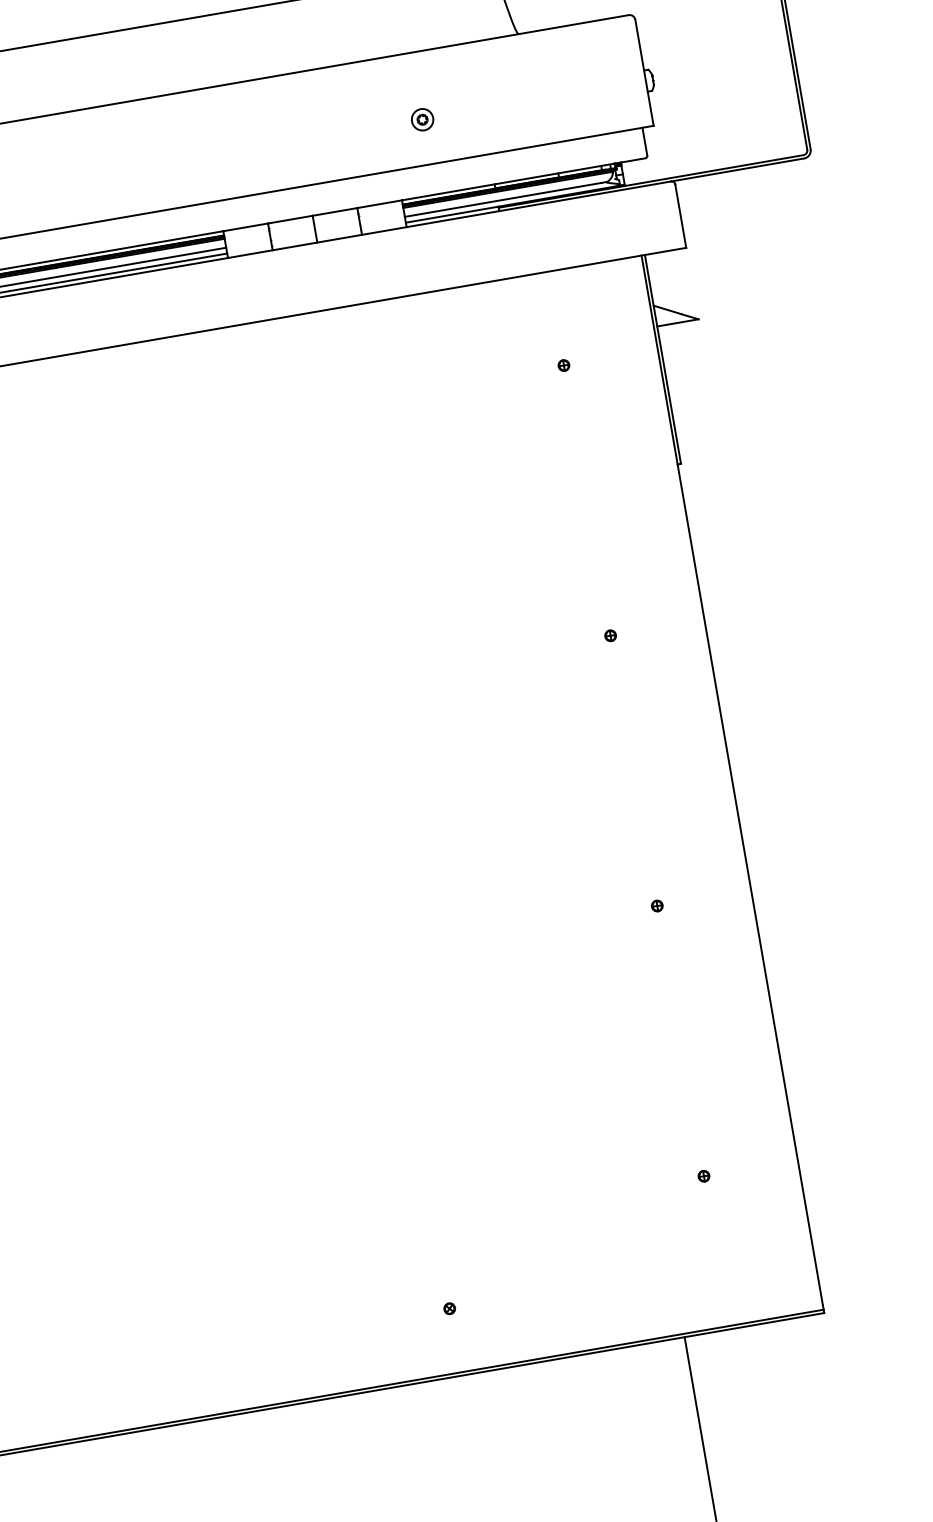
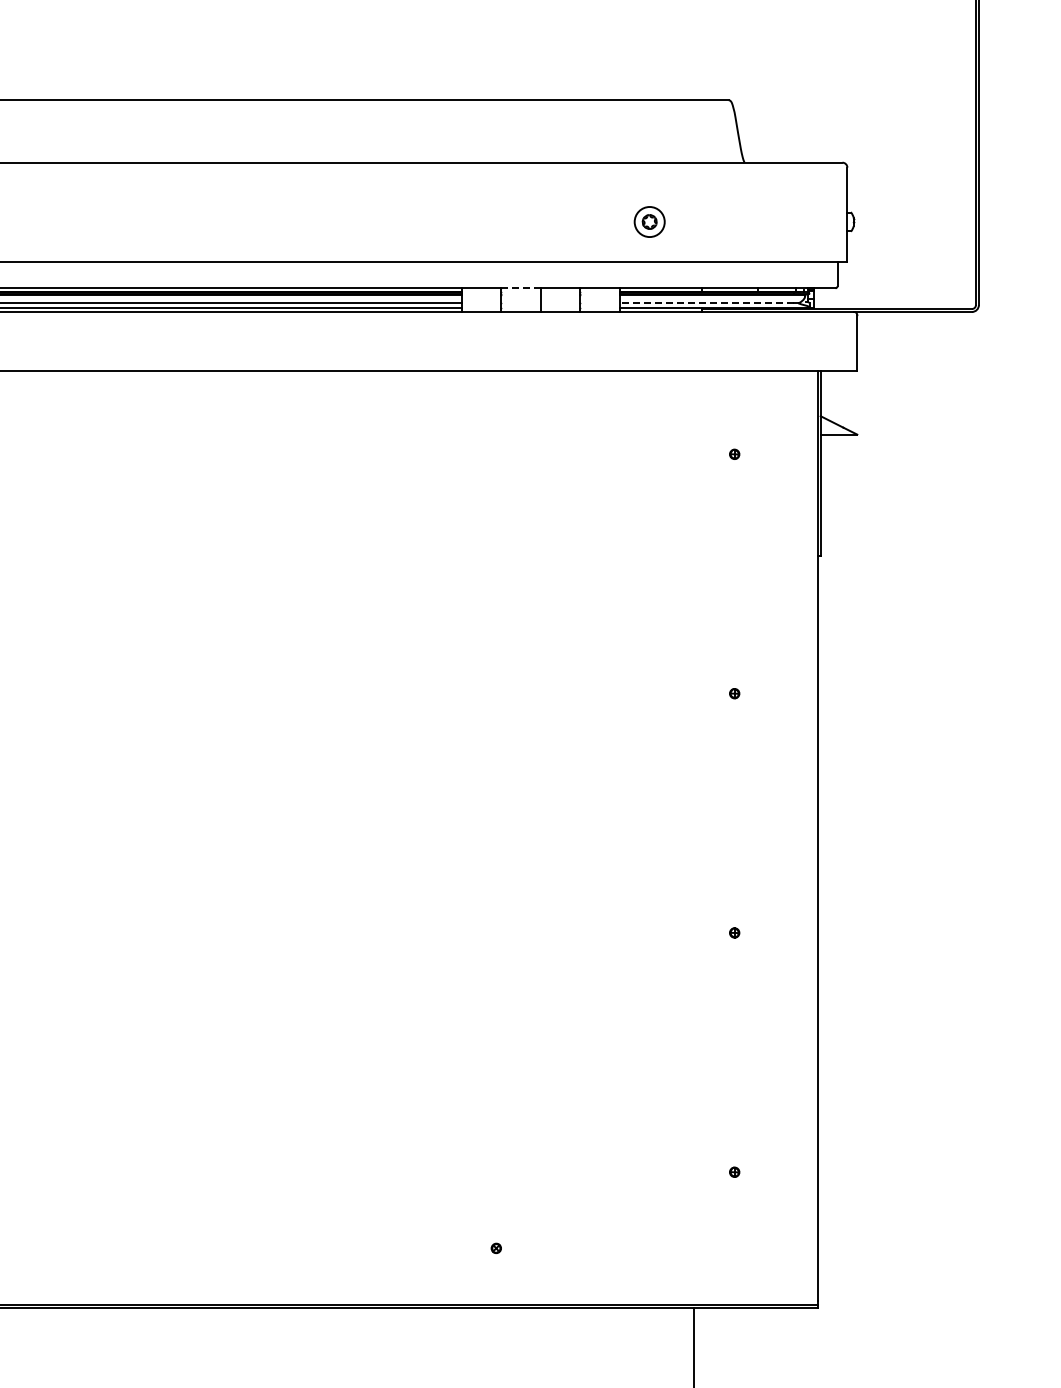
part: (422, 119) -> (649, 221), size x1.6
line: (502, 199) -> (706, 302), solid -> dashed
line: (290, 219) -> (521, 288), solid -> dashed

